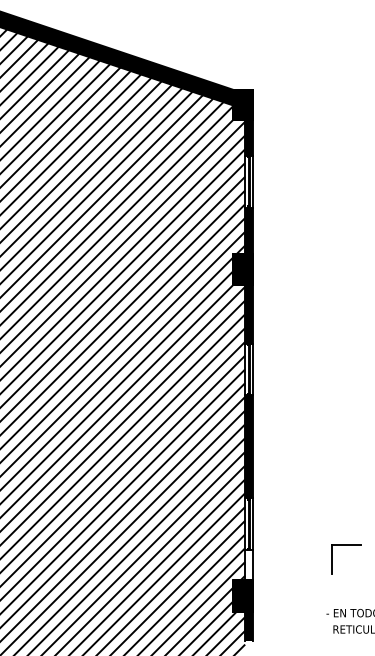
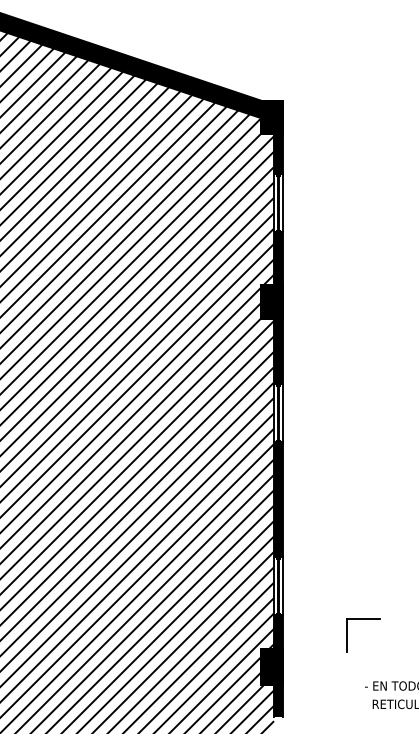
part: (346, 544) -> (363, 619), moved
fill: (249, 565) -> (278, 632), added

